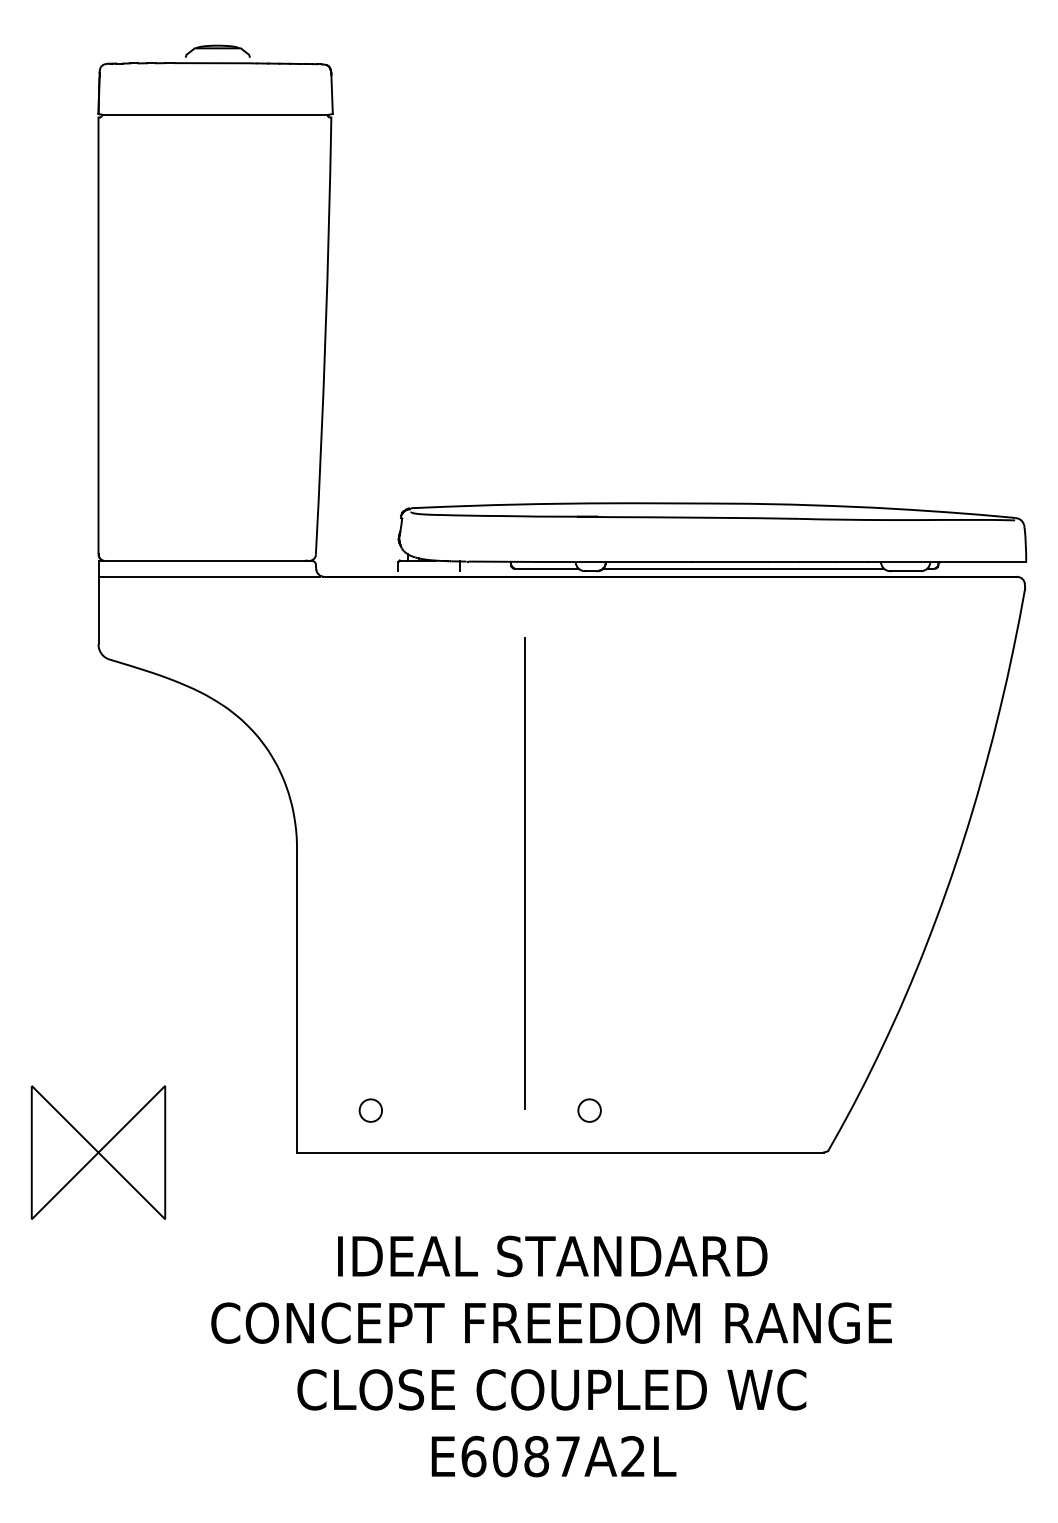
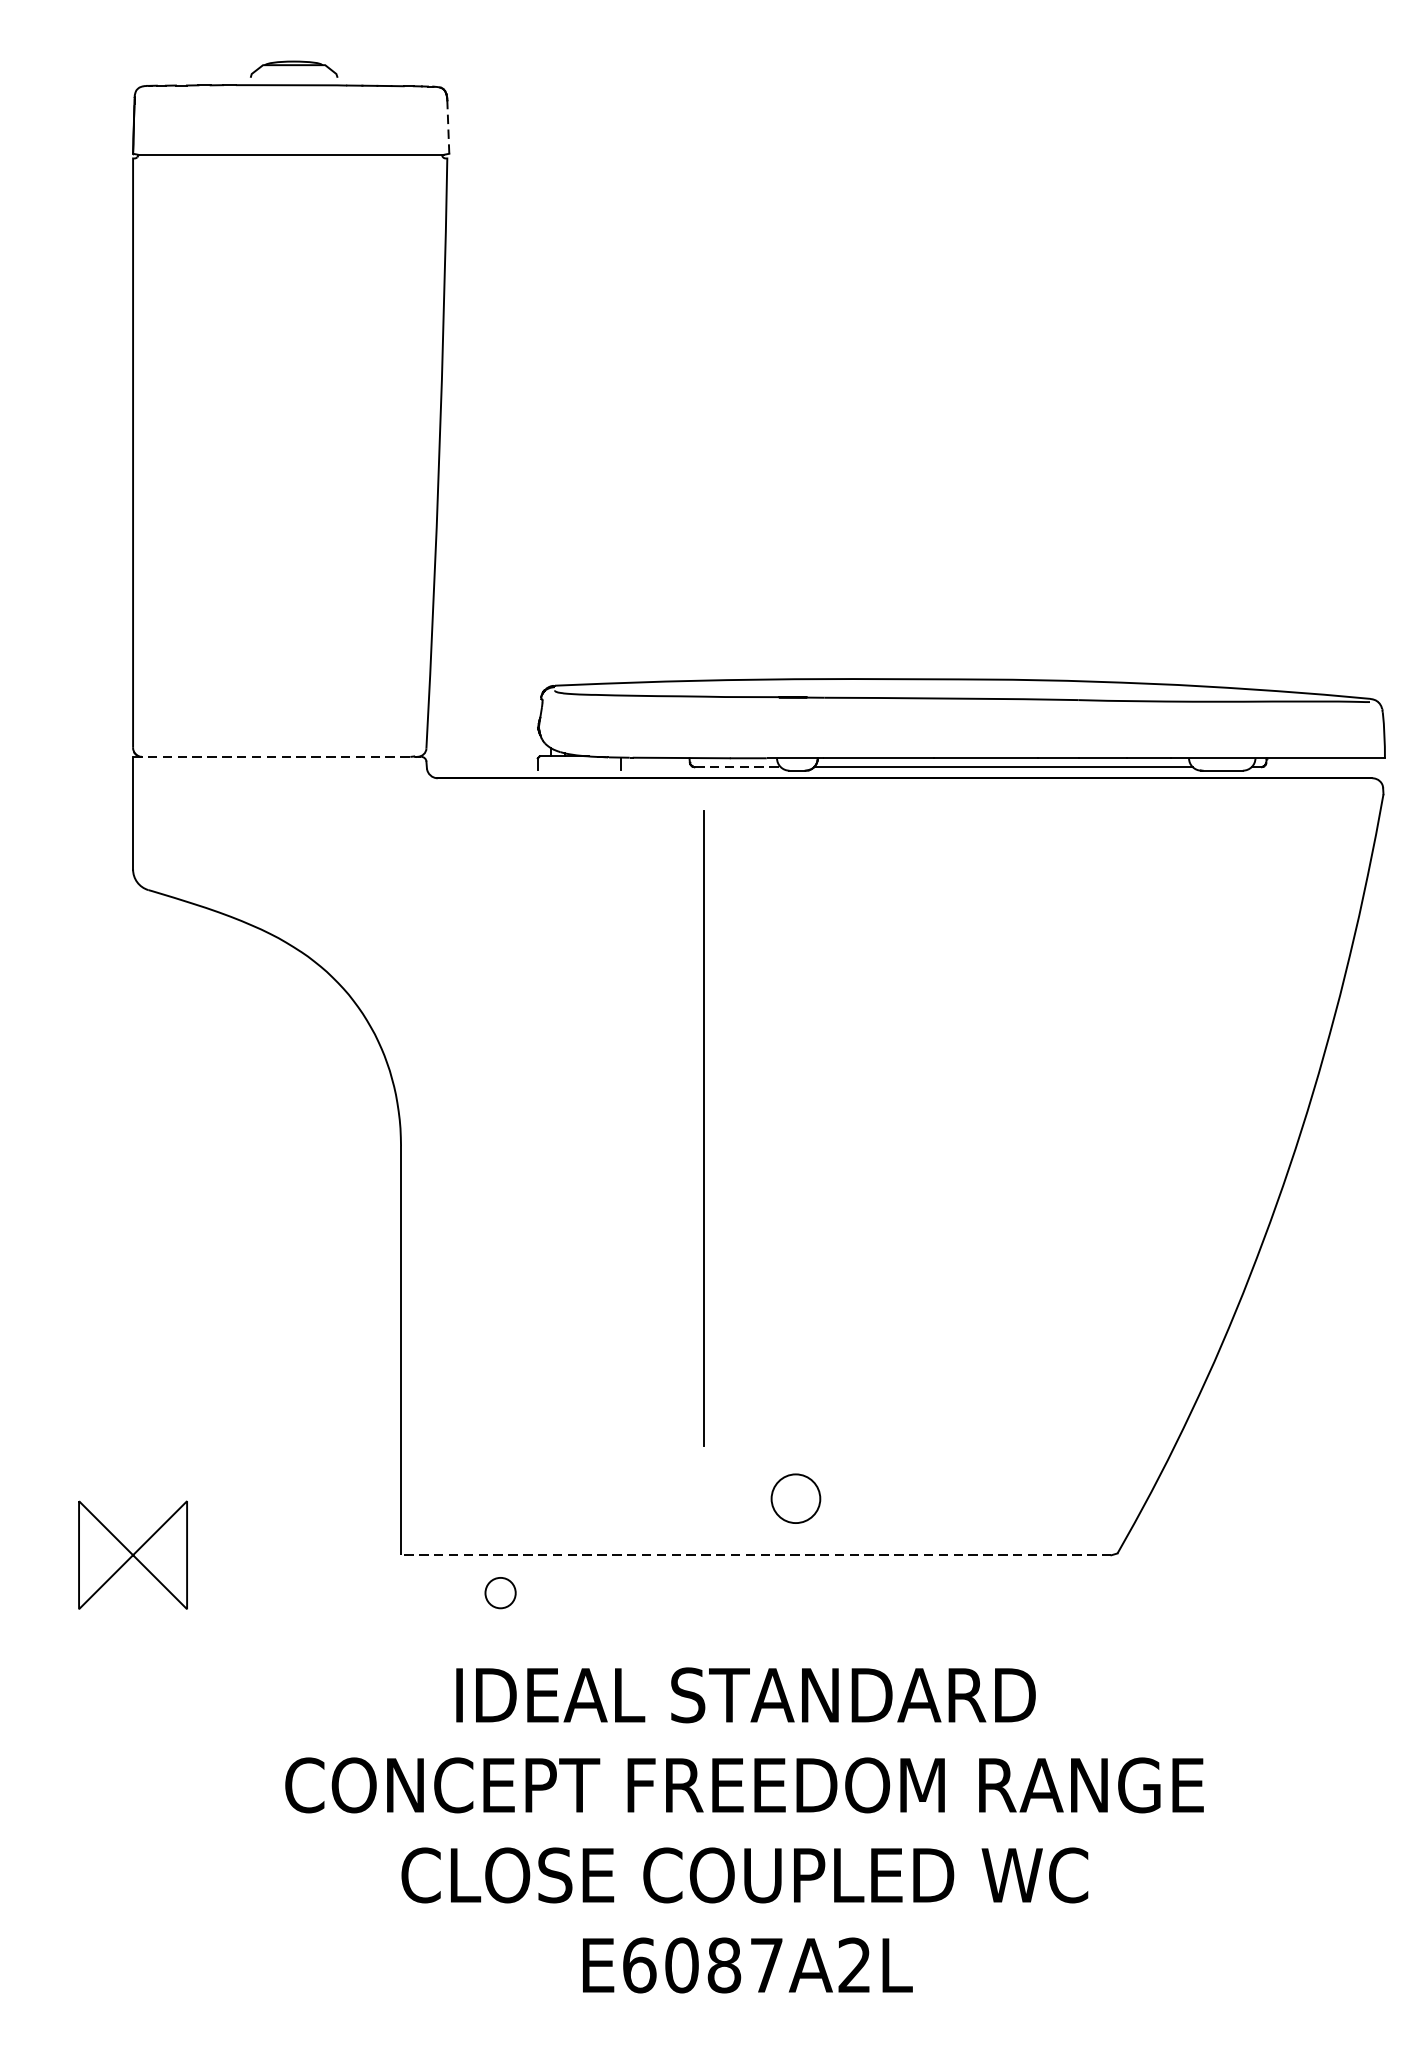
line: (332, 94) -> (448, 127), solid -> dashed
line: (205, 560) -> (277, 756), solid -> dashed
line: (546, 568) -> (737, 767), solid -> dashed
line: (208, 576) -> (281, 777), removed
line: (524, 873) -> (703, 1128), moved
part: (370, 1110) -> (500, 1592), moved
part: (589, 1110) -> (795, 1498), size x1.6
part: (98, 1152) -> (133, 1555), size x0.6
line: (559, 1152) -> (755, 1555), solid -> dashed

